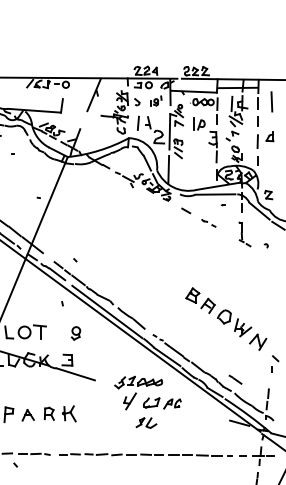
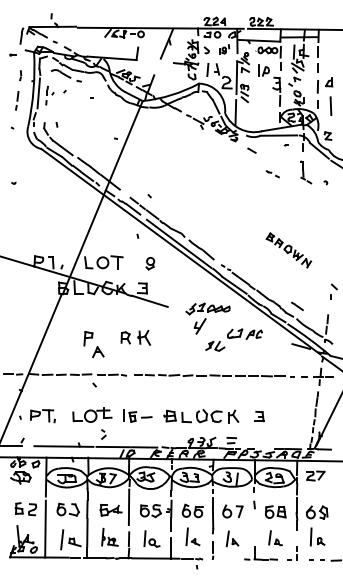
line: (271, 101) -> (330, 105), moved
part: (208, 223) -> (272, 174), moved
part: (225, 319) -> (288, 250), size x0.6
part: (161, 402) -> (244, 333), moved
part: (28, 415) -> (98, 352), moved

